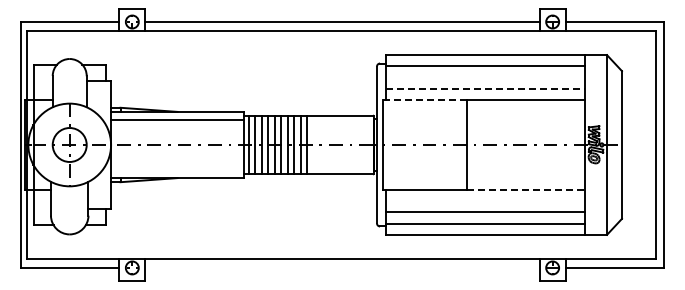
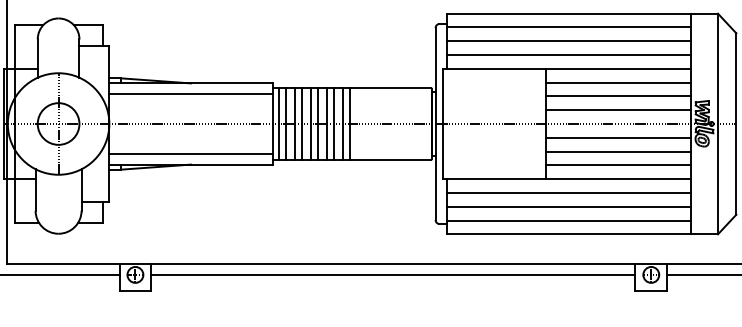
line: (485, 77) -> (568, 41), added
line: (486, 88) -> (570, 54), dashed -> solid
line: (425, 100) -> (495, 69), dashed -> solid
line: (525, 111) -> (617, 82), added
line: (525, 122) -> (617, 96), added
line: (525, 133) -> (617, 109), added
line: (525, 156) -> (617, 138), added
line: (525, 167) -> (617, 151), added
line: (177, 169) -> (190, 154), added
line: (525, 178) -> (617, 165), added
line: (525, 189) -> (617, 178), dashed -> solid
line: (485, 201) -> (568, 193), added
line: (342, 267) -> (393, 274), added

